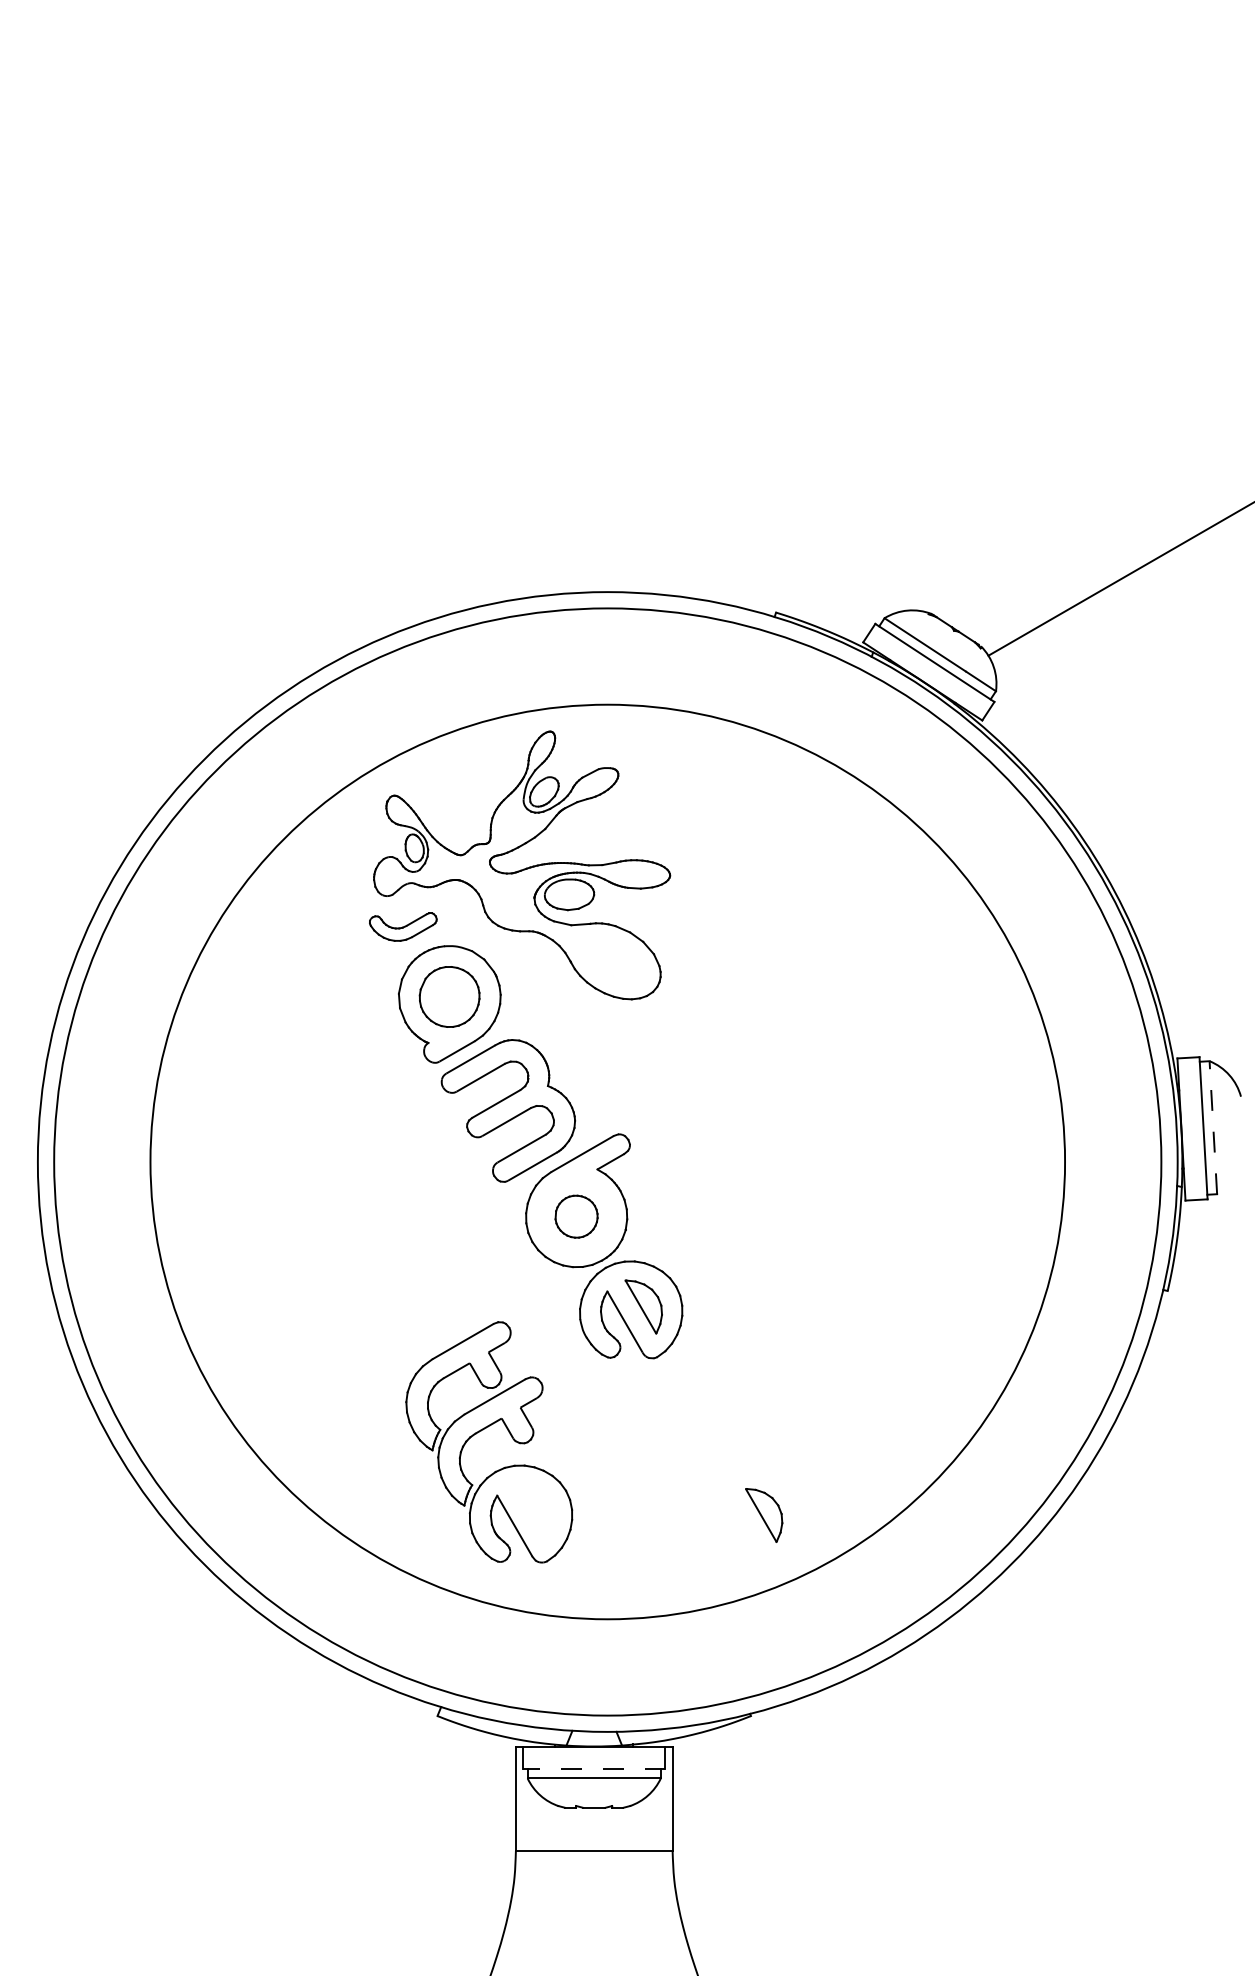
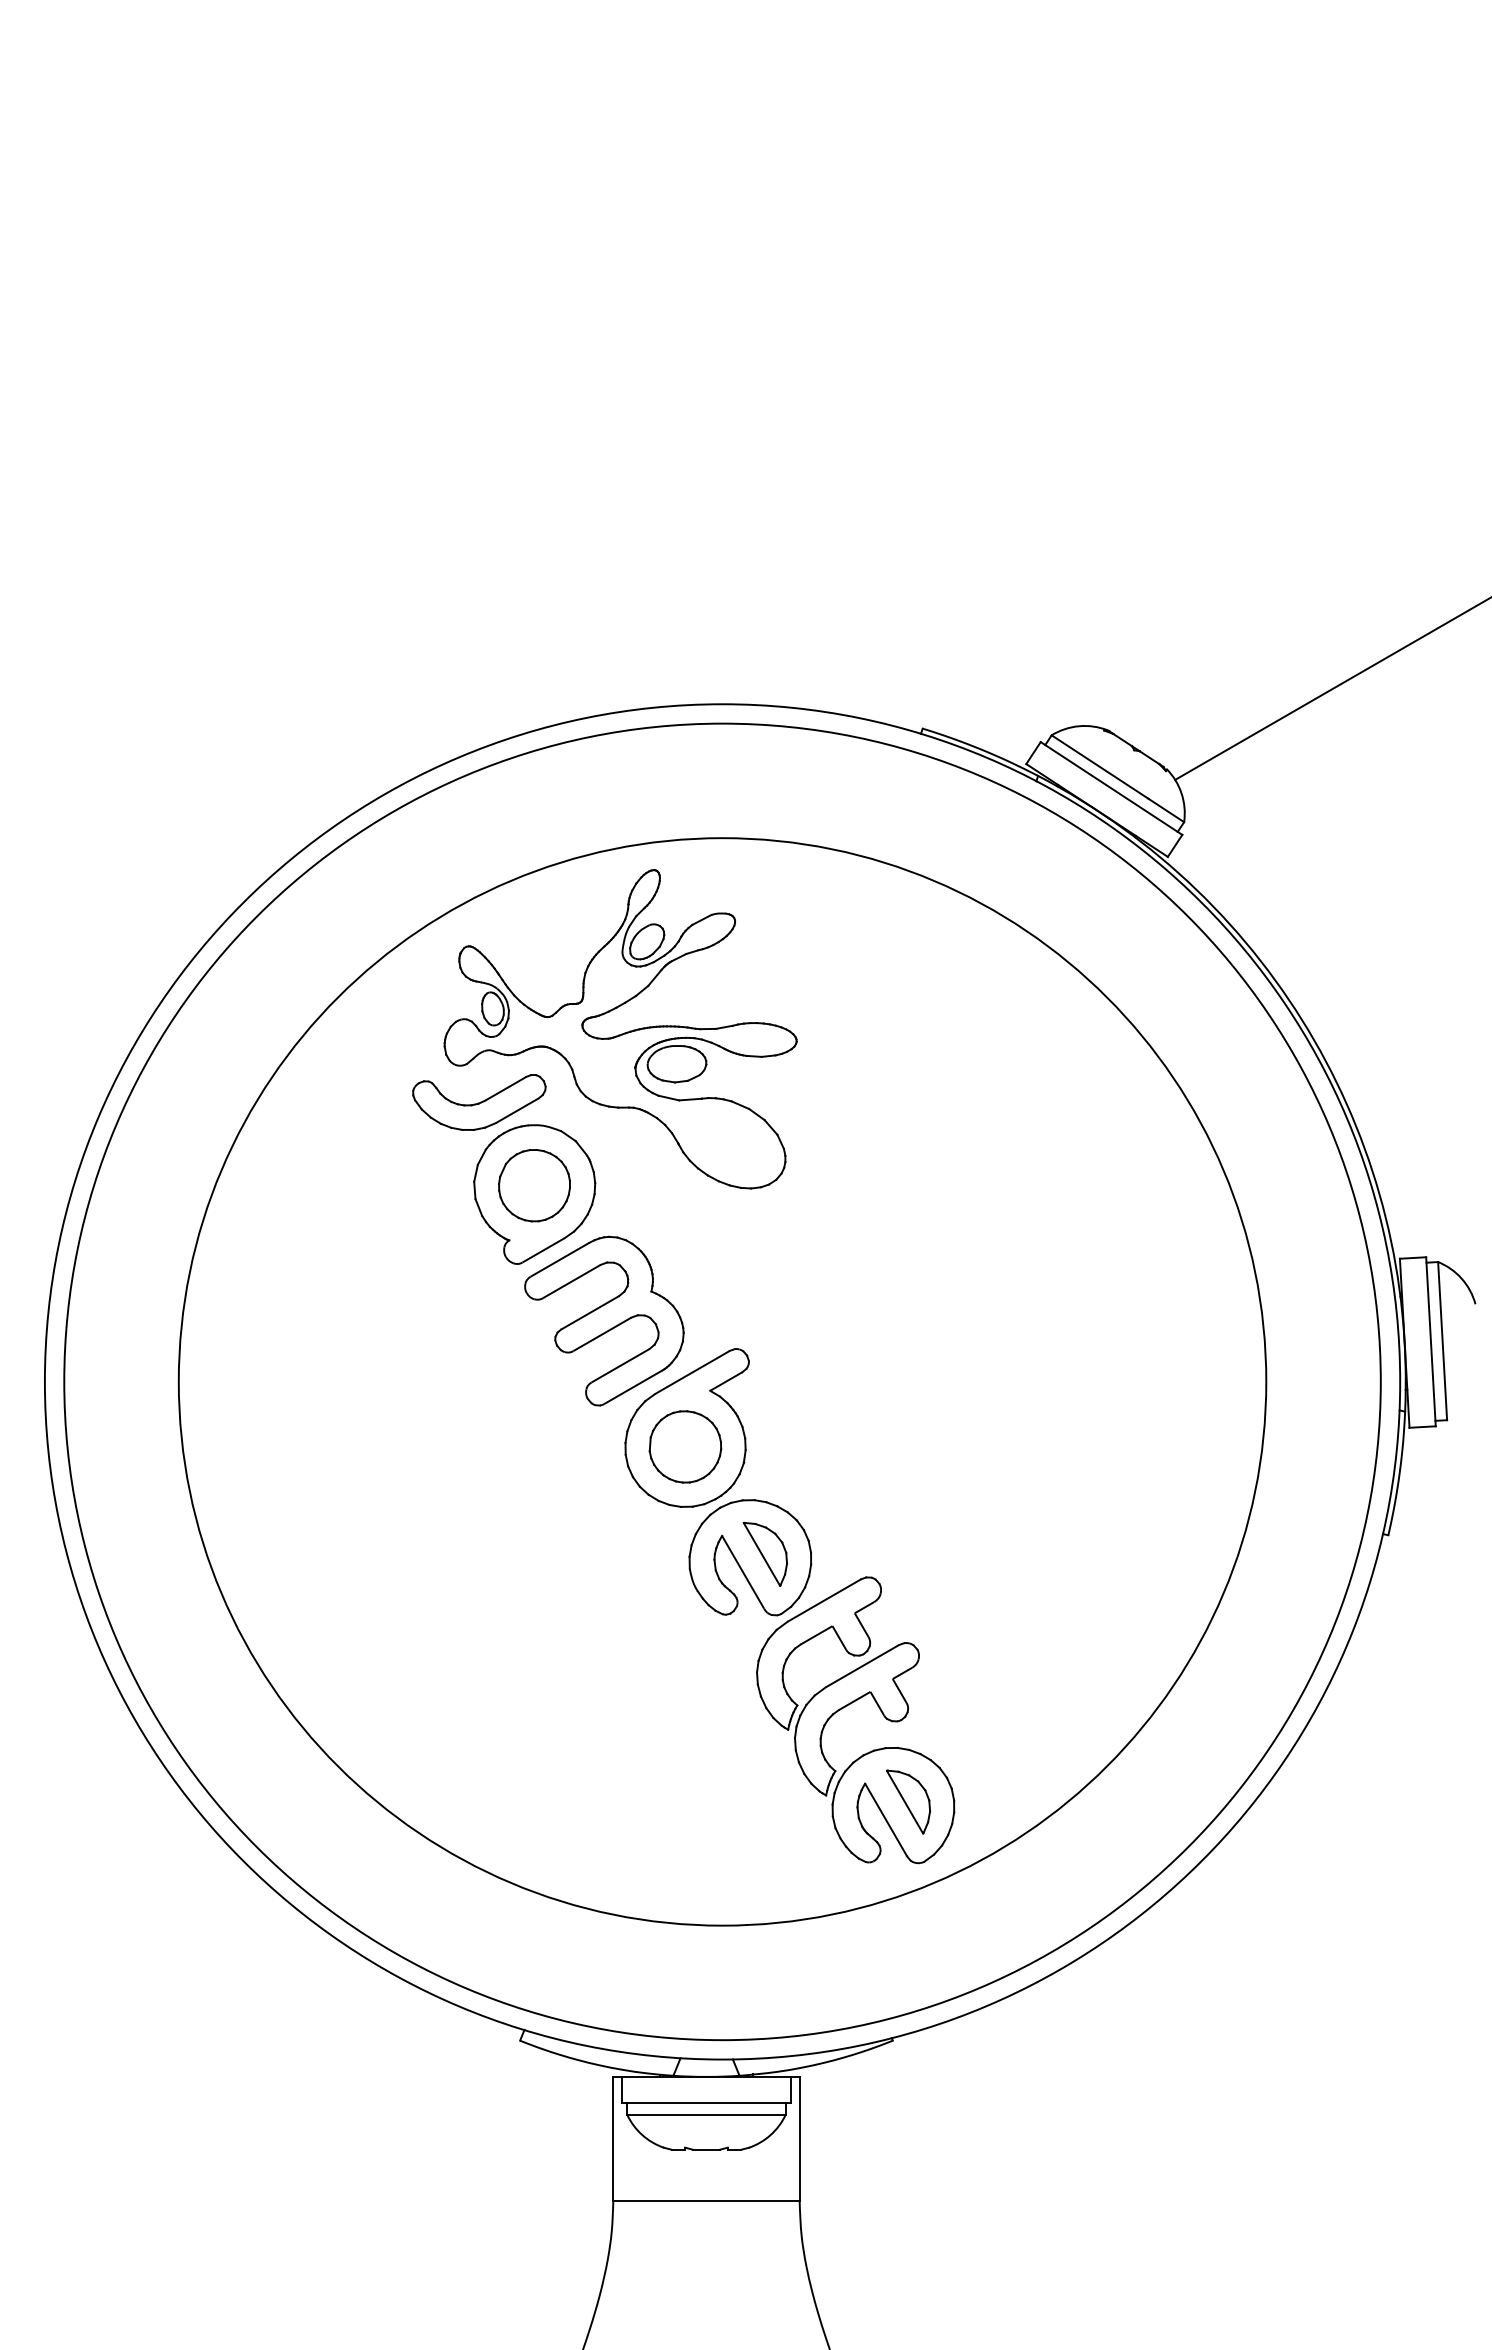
part: (403, 927) -> (479, 1102), size x1.67
line: (1213, 1127) -> (1442, 1340), dashed -> solid
part: (576, 1216) -> (685, 1446), size x1.43
part: (482, 1430) -> (847, 1706), moved
line: (594, 1768) -> (706, 2103), dashed -> solid

